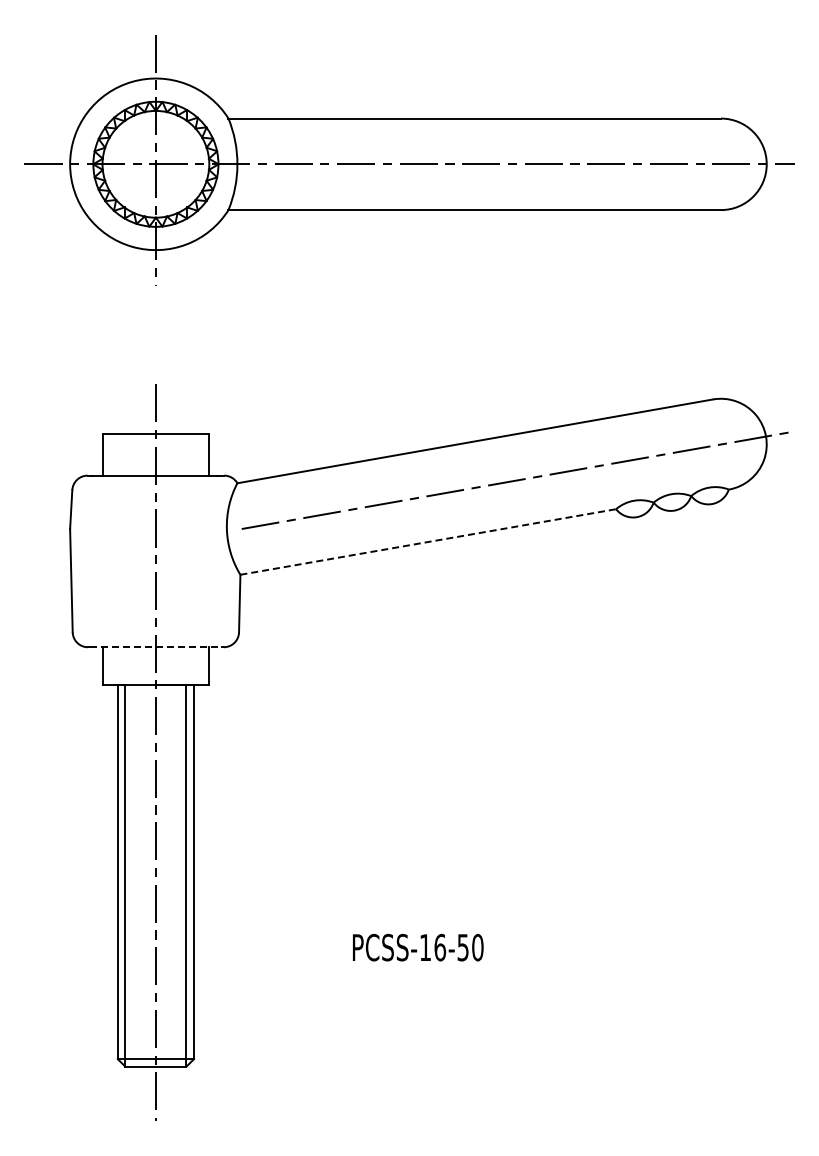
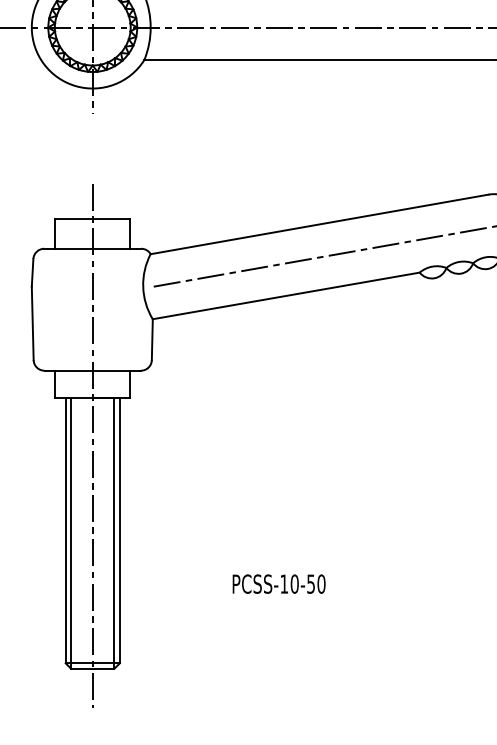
line: (428, 542) -> (286, 296), dashed -> solid
line: (156, 647) -> (93, 370), dashed -> solid
text: (440, 947) -> (294, 584), PCSS-16-50 -> PCSS-10-50

